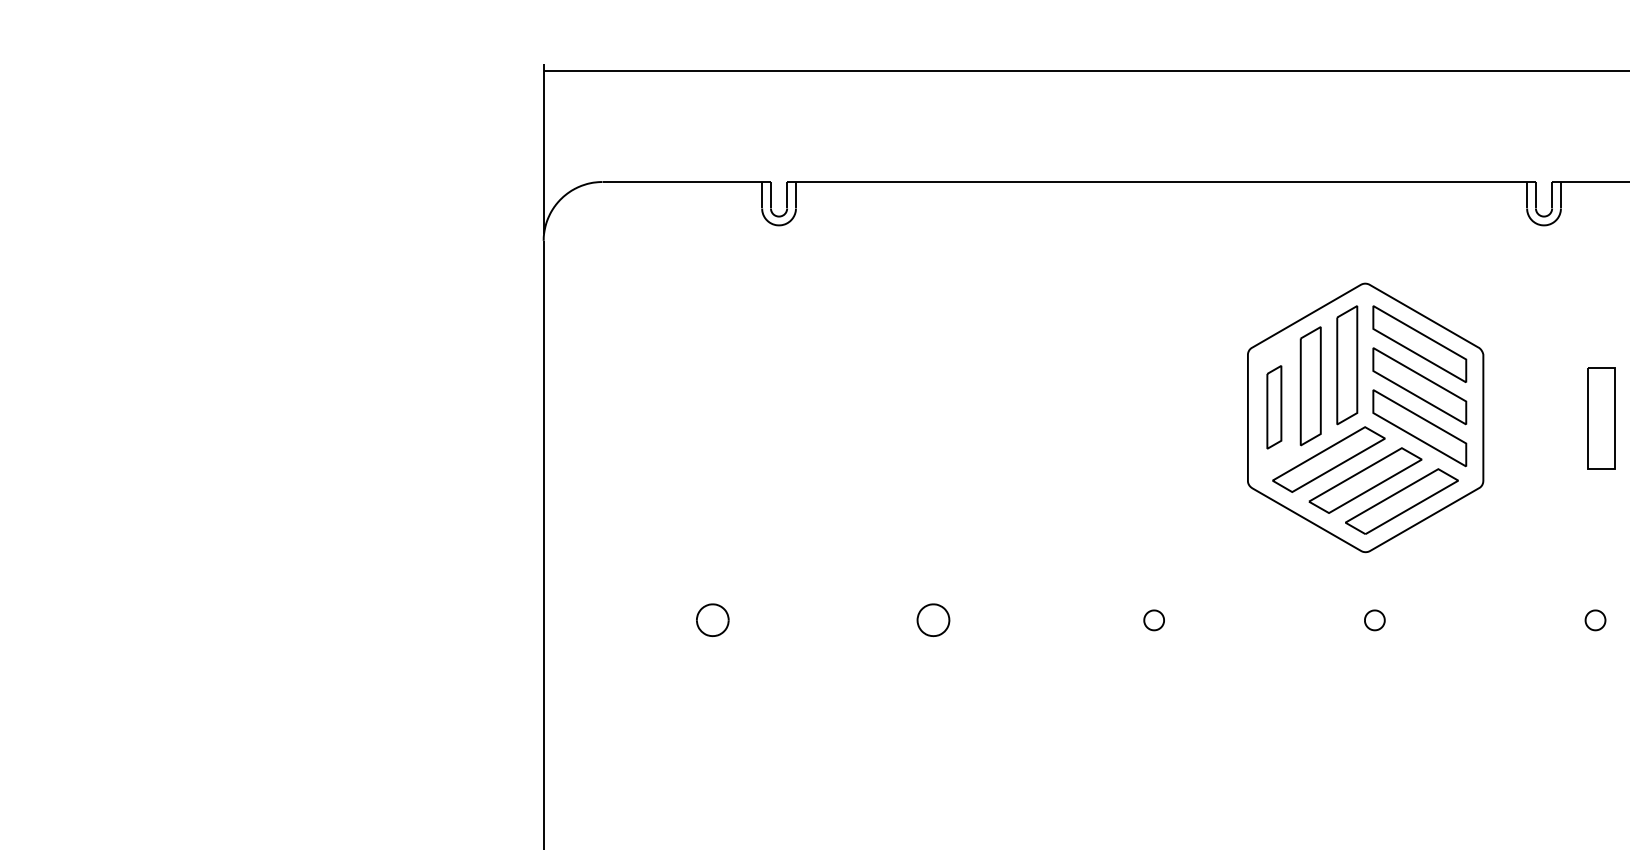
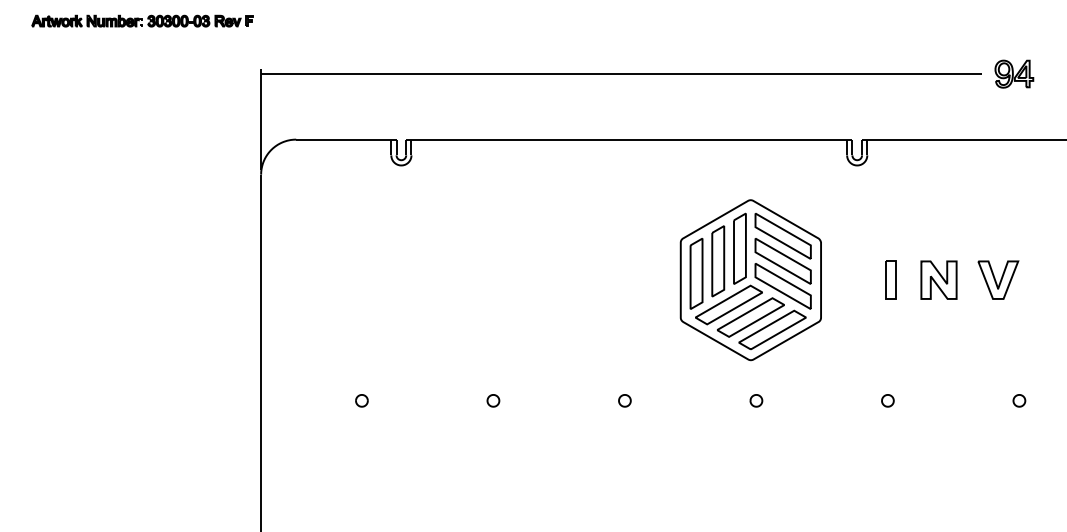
part: (1274, 406) -> (696, 273), size x1.43
part: (1599, 416) -> (890, 279), size x0.62
part: (712, 619) -> (361, 400), size x0.62
part: (933, 619) -> (493, 400), size x0.62

